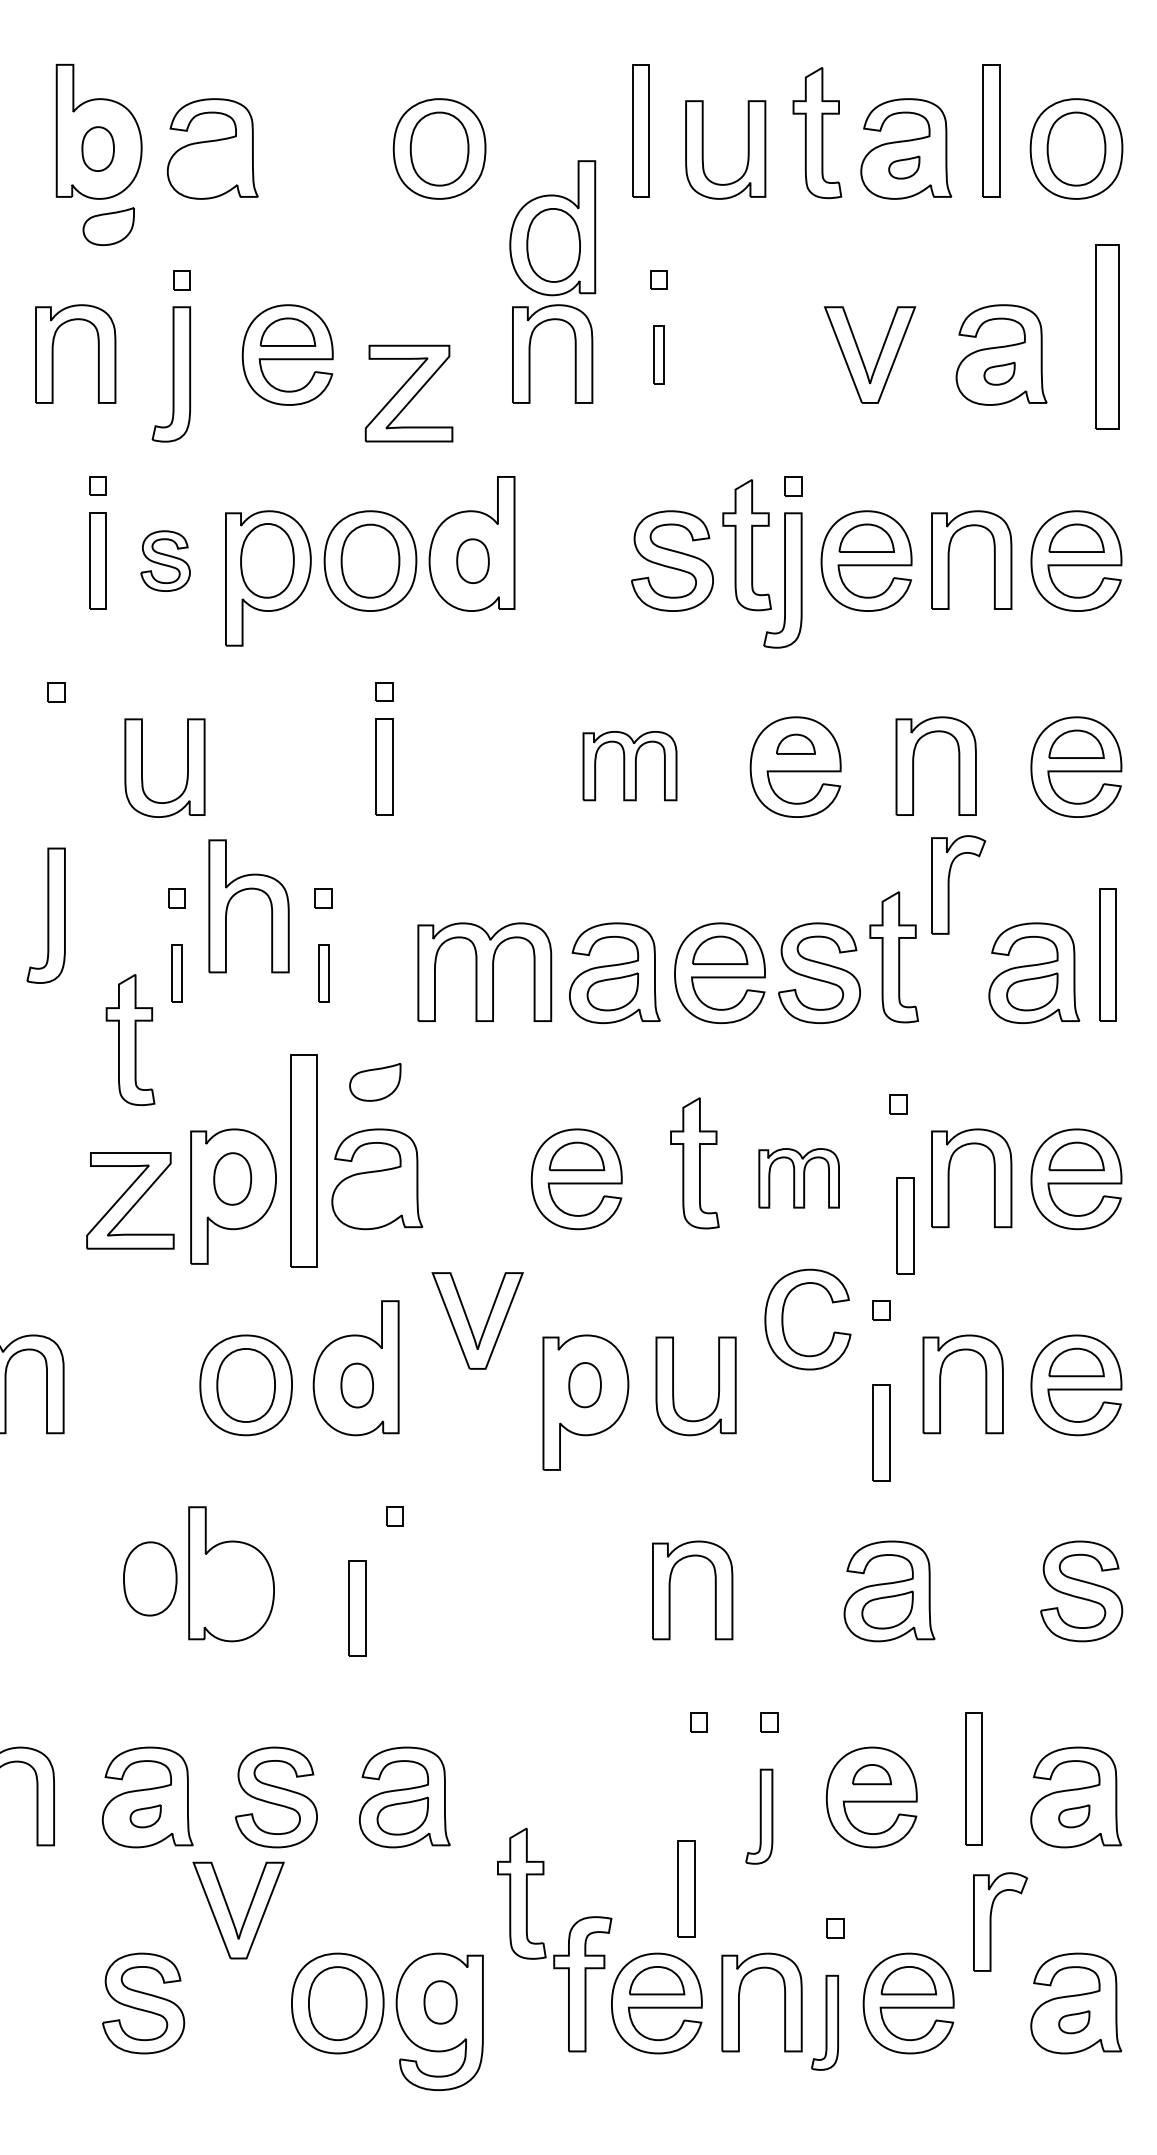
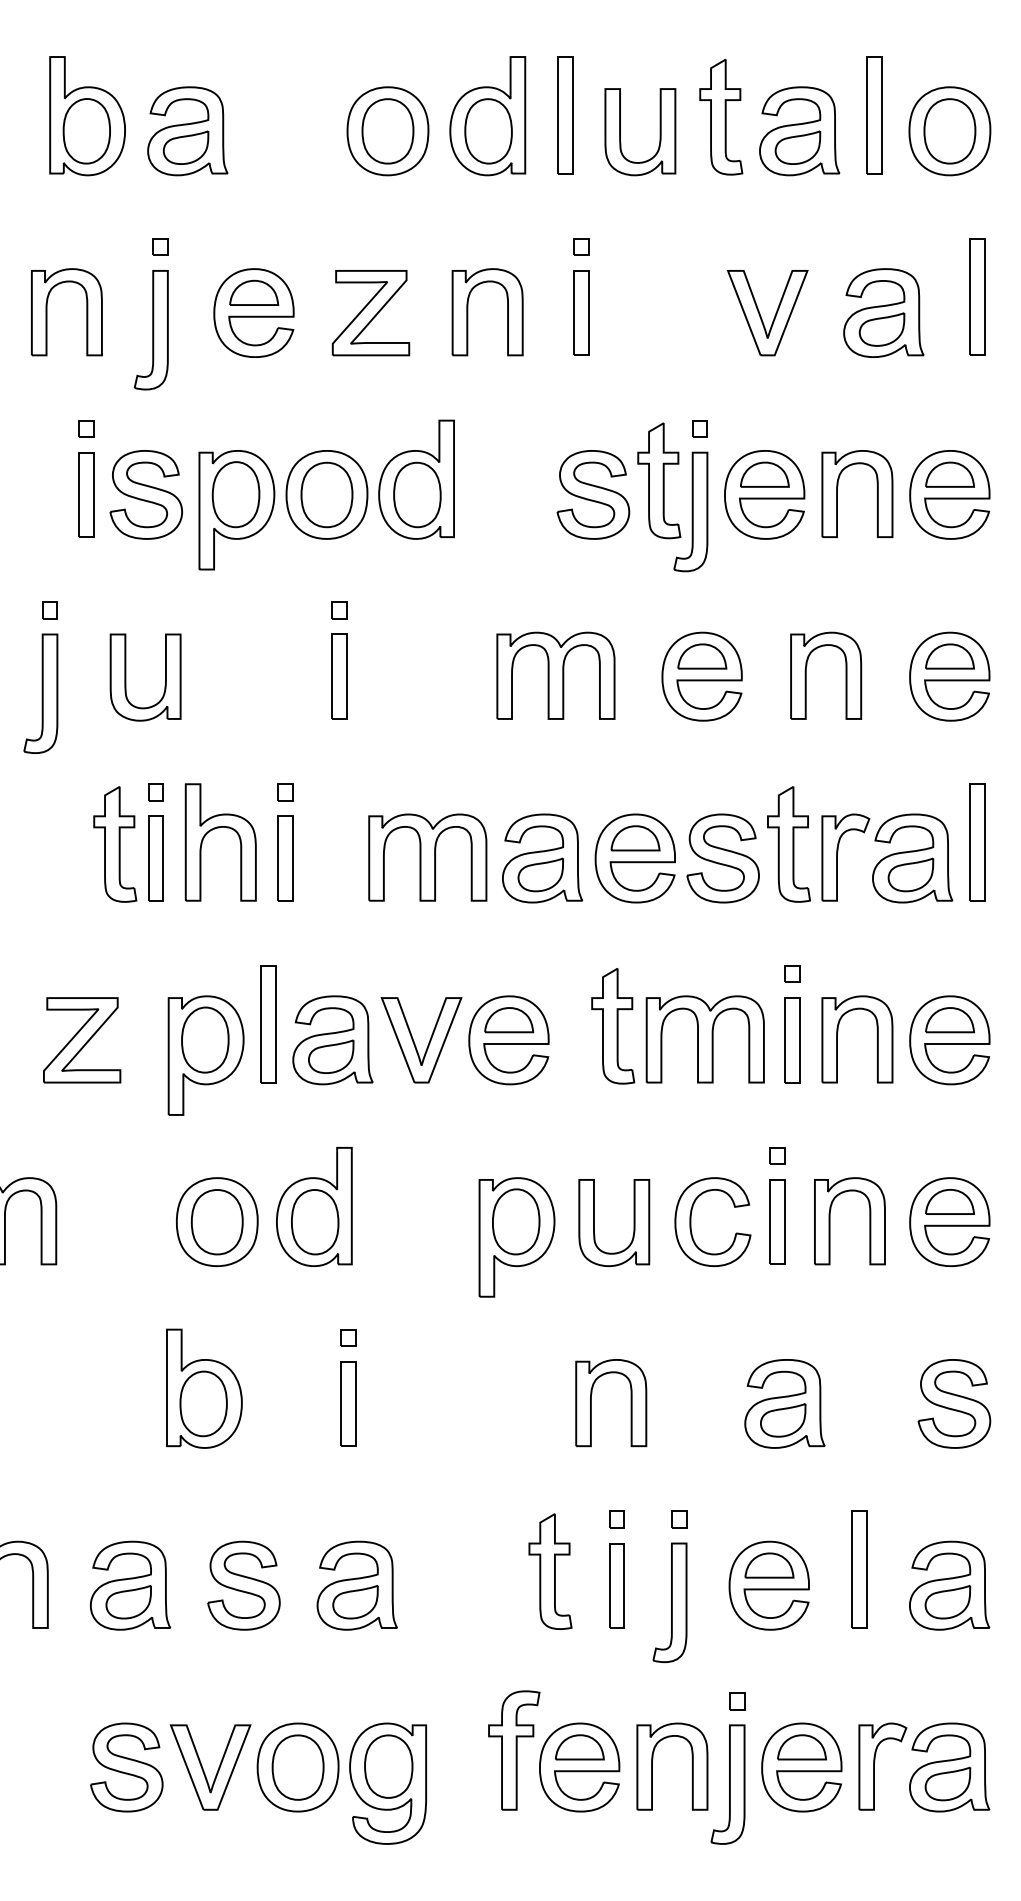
part: (97, 149) -> (86, 131), size x1.67
part: (903, 167) -> (797, 147), size x1.67
part: (108, 226) -> (185, 147), moved
part: (552, 228) -> (487, 116), moved
part: (1107, 336) -> (977, 296), size x0.71
part: (658, 354) -> (581, 312), size x1.67
part: (998, 373) -> (881, 329), size x1.67
part: (408, 394) -> (370, 313), moved
part: (164, 560) -> (145, 494), size x1.67
part: (473, 560) -> (417, 494), size x1.67
part: (796, 744) -> (702, 656), size x1.43
part: (629, 765) -> (555, 675), size x1.43
part: (949, 884) -> (837, 857), moved
part: (243, 891) -> (215, 829), moved
part: (45, 915) -> (40, 693), moved
part: (176, 973) -> (155, 858), size x1.67
part: (323, 973) -> (285, 858), size x1.67
part: (130, 1040) -> (115, 844), moved
part: (375, 1082) -> (331, 1056), moved
part: (304, 1161) -> (268, 1024), size x0.62
part: (232, 1178) -> (205, 1039), size x1.43
part: (798, 1178) -> (704, 1039), size x1.67
part: (130, 1201) -> (82, 1040), moved
part: (904, 1225) -> (792, 1040), moved
part: (783, 1318) -> (691, 1221), moved
part: (470, 1324) -> (415, 1043), moved
part: (585, 1384) -> (516, 1221), size x1.67
part: (357, 1385) -> (315, 1222), size x1.67
part: (881, 1432) -> (777, 1221), moved
part: (150, 1578) -> (203, 1403), moved
part: (357, 1607) -> (348, 1403), moved
part: (872, 1774) -> (769, 1565), size x1.43
part: (145, 1816) -> (128, 1602), size x1.67
part: (758, 1816) -> (669, 1602), size x1.43
part: (1073, 1816) -> (947, 1602), size x1.67
part: (686, 1889) -> (616, 1585), moved
part: (521, 1893) -> (550, 1571), moved
part: (231, 1913) -> (204, 1770), moved
part: (991, 1921) -> (874, 1766), moved
part: (440, 2002) -> (388, 1766), size x1.67
part: (1073, 2021) -> (947, 1783), size x1.67
part: (824, 2022) -> (727, 1784), size x1.43

